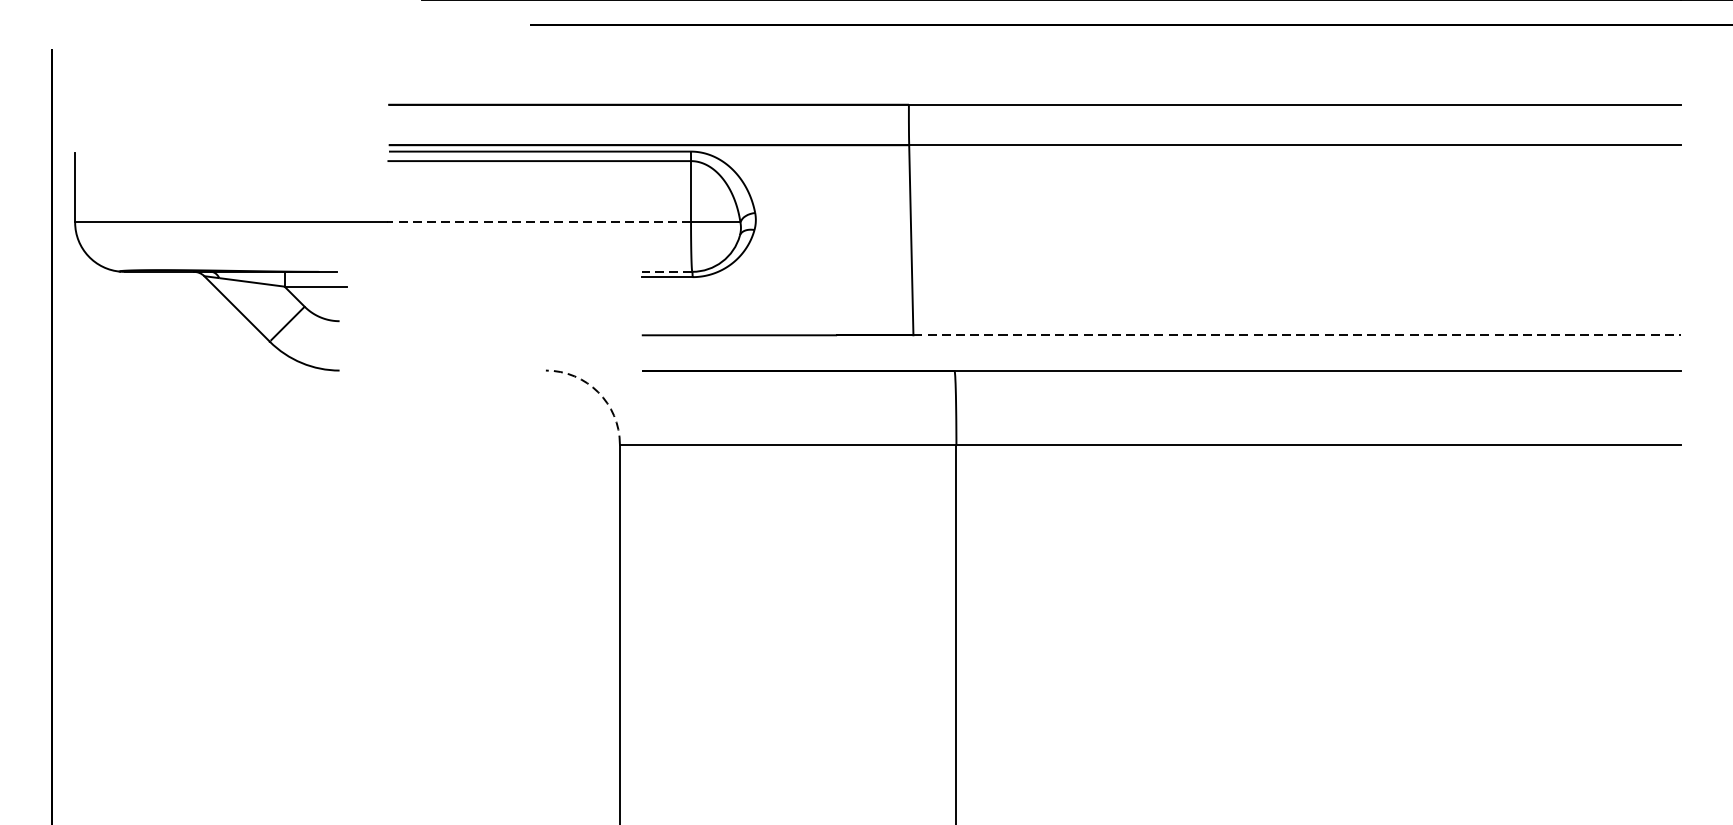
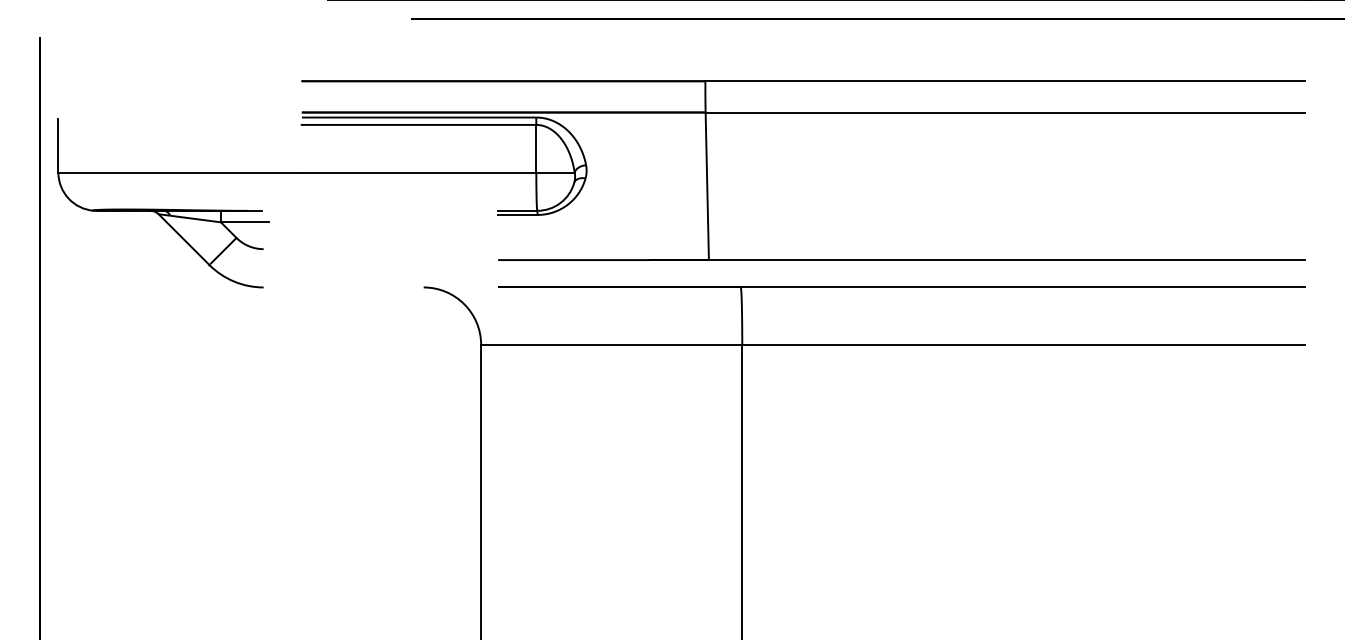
line: (539, 222) -> (418, 172), dashed -> solid
line: (666, 271) -> (517, 210), dashed -> solid
line: (1296, 335) -> (1006, 260), dashed -> solid
arc: (598, 392) -> (464, 304), dashed -> solid

